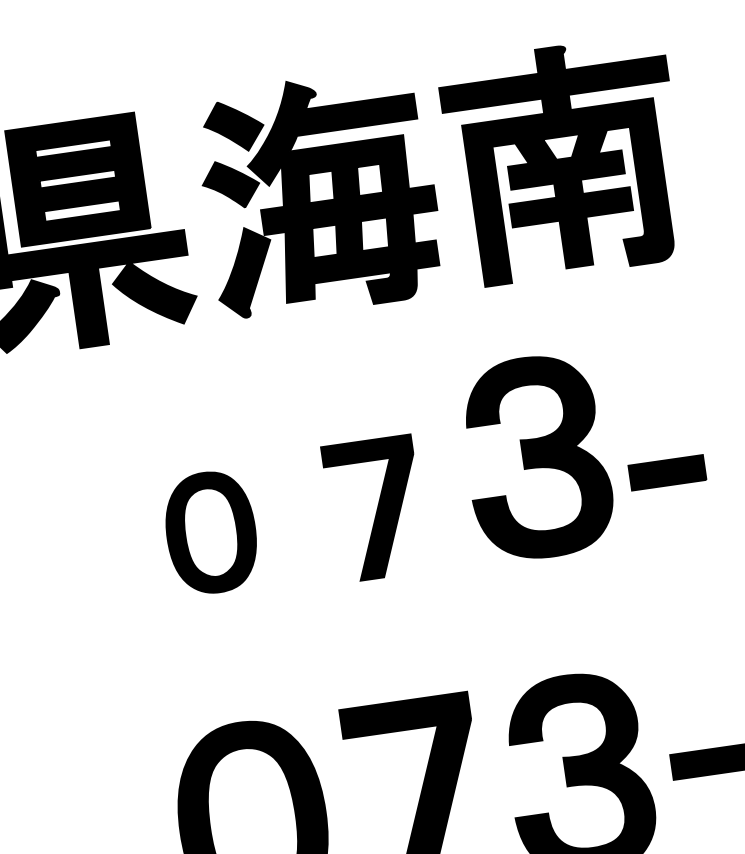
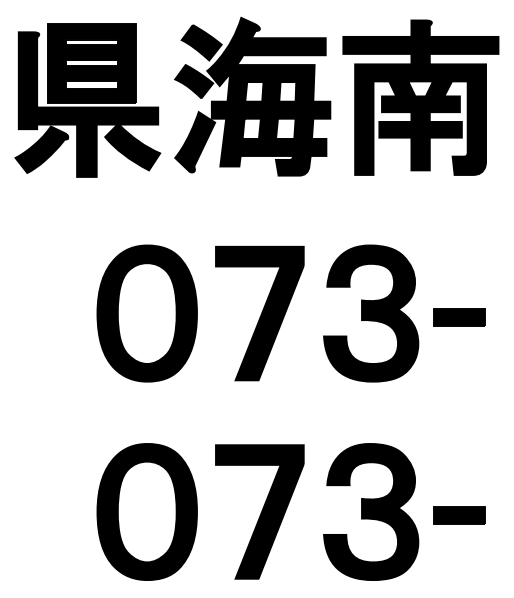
part: (537, 457) -> (371, 313), moved
part: (374, 508) -> (259, 313), size x1.43
part: (210, 532) -> (146, 313), size x1.67

